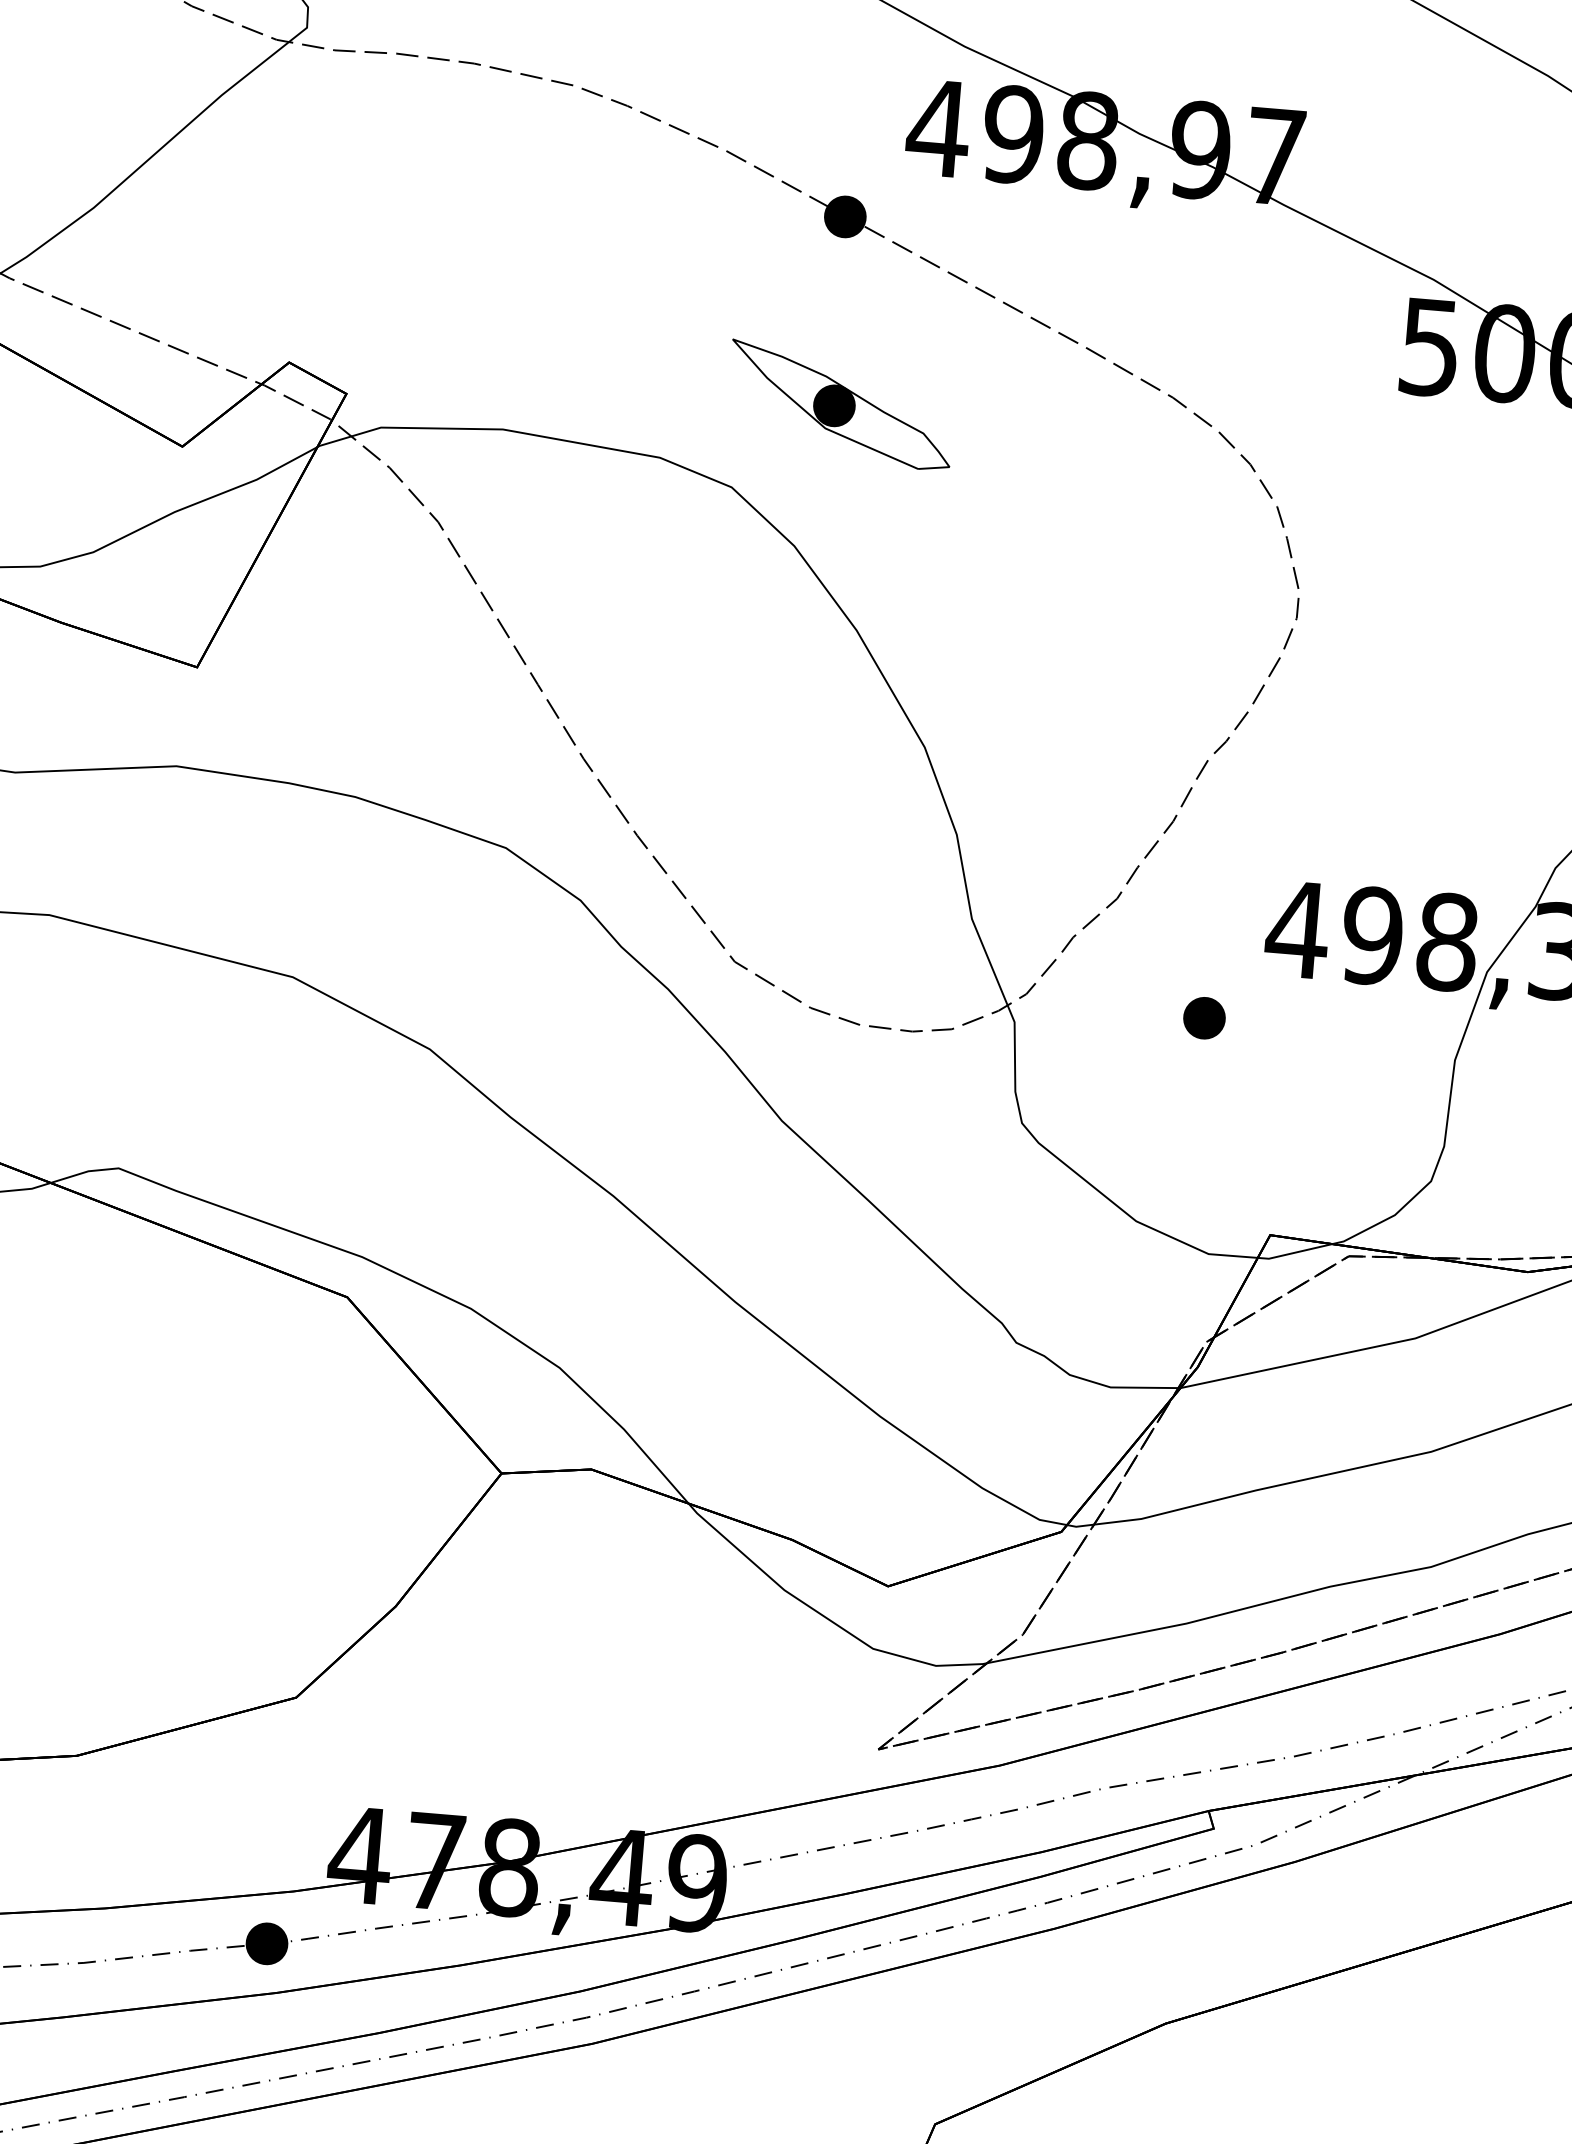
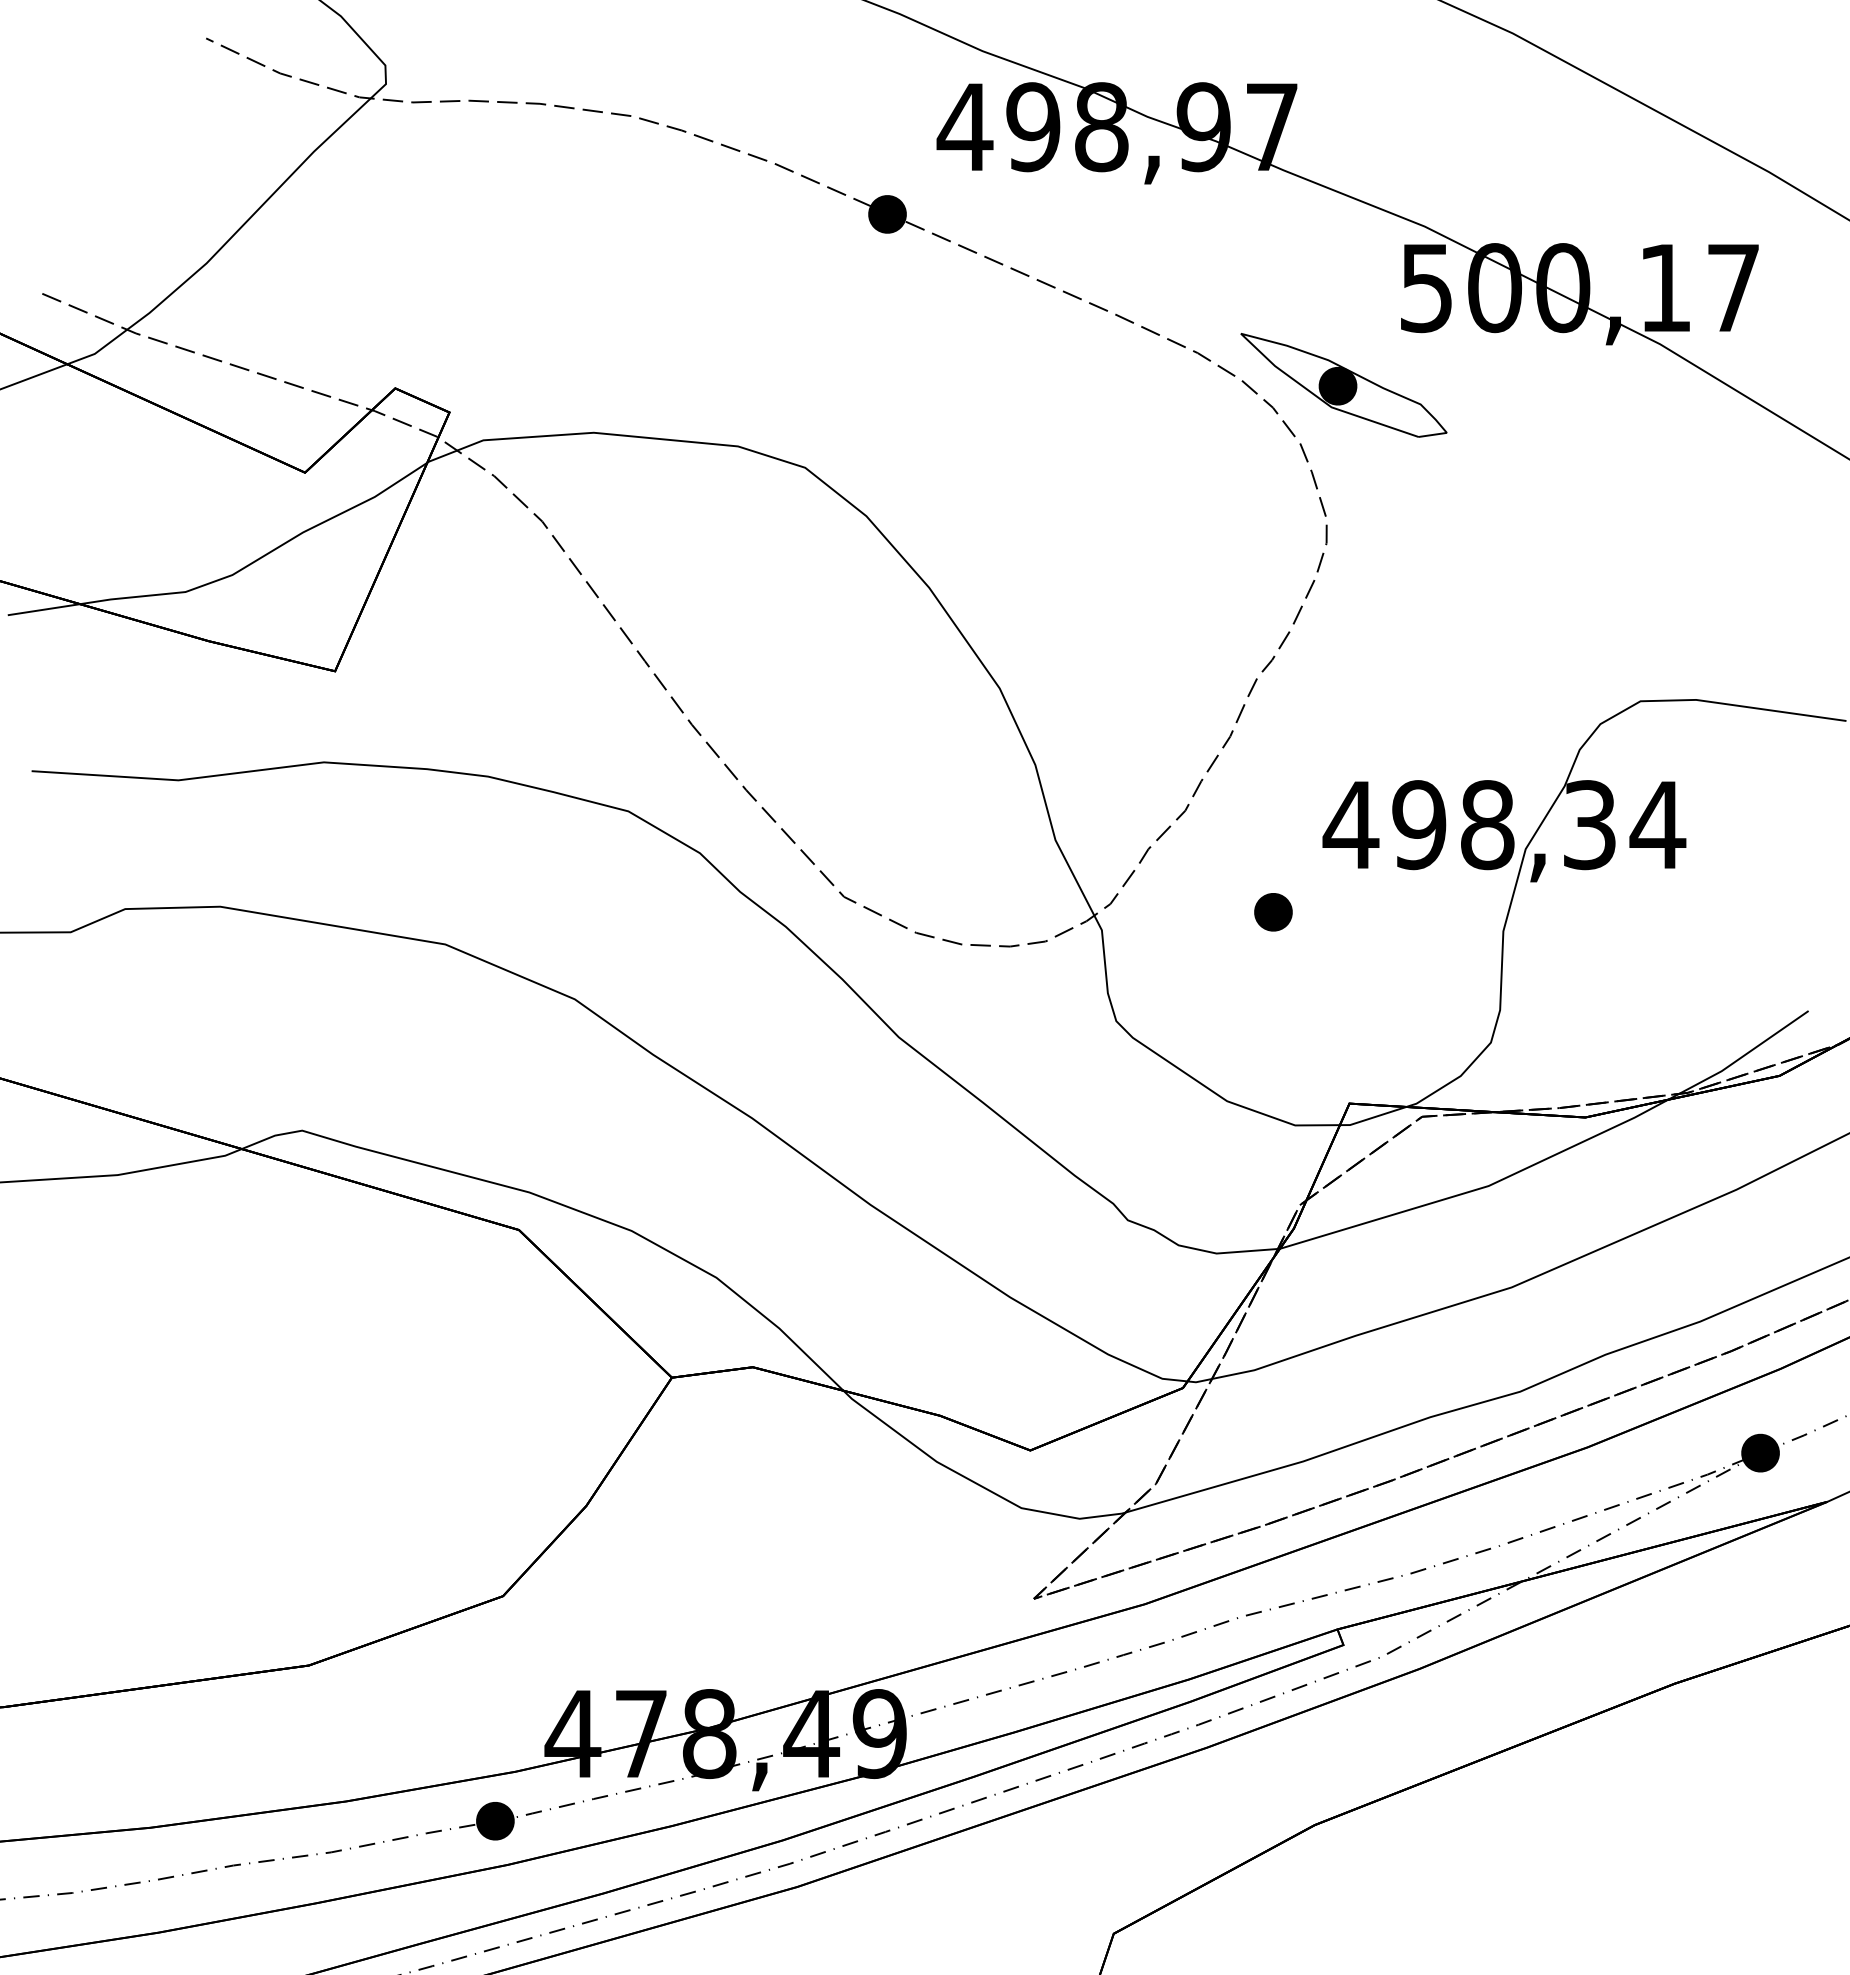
part: (840, 405) -> (1343, 385), moved

